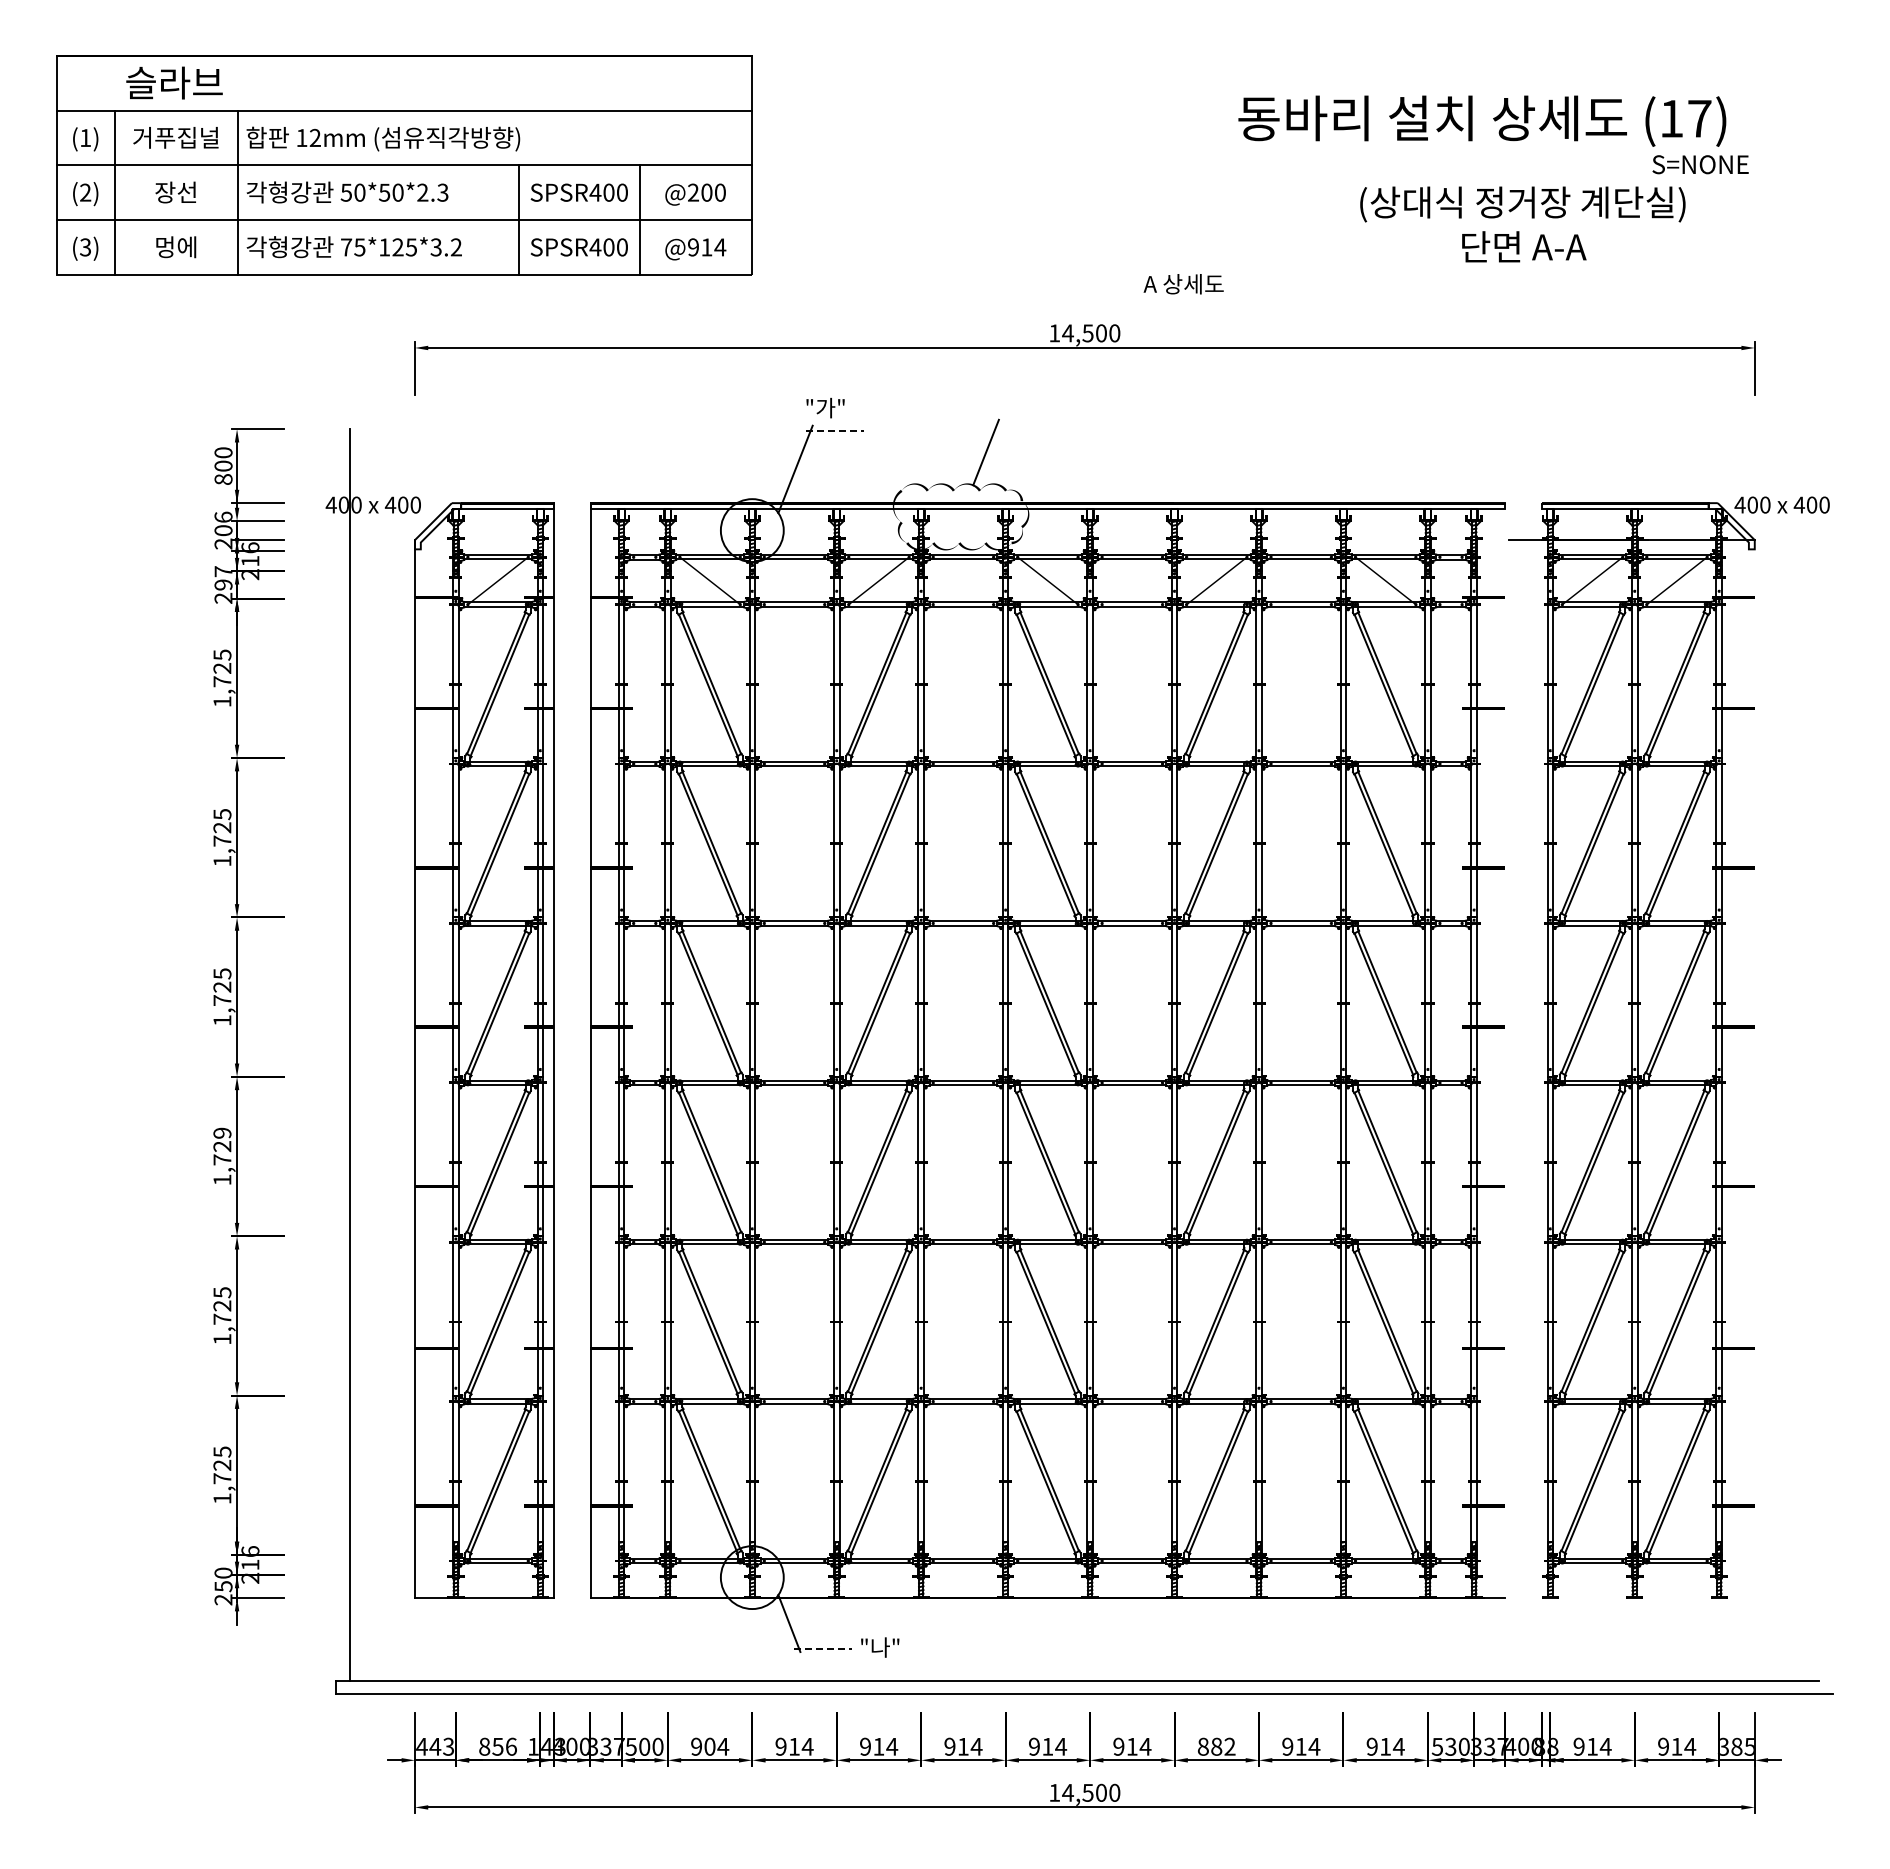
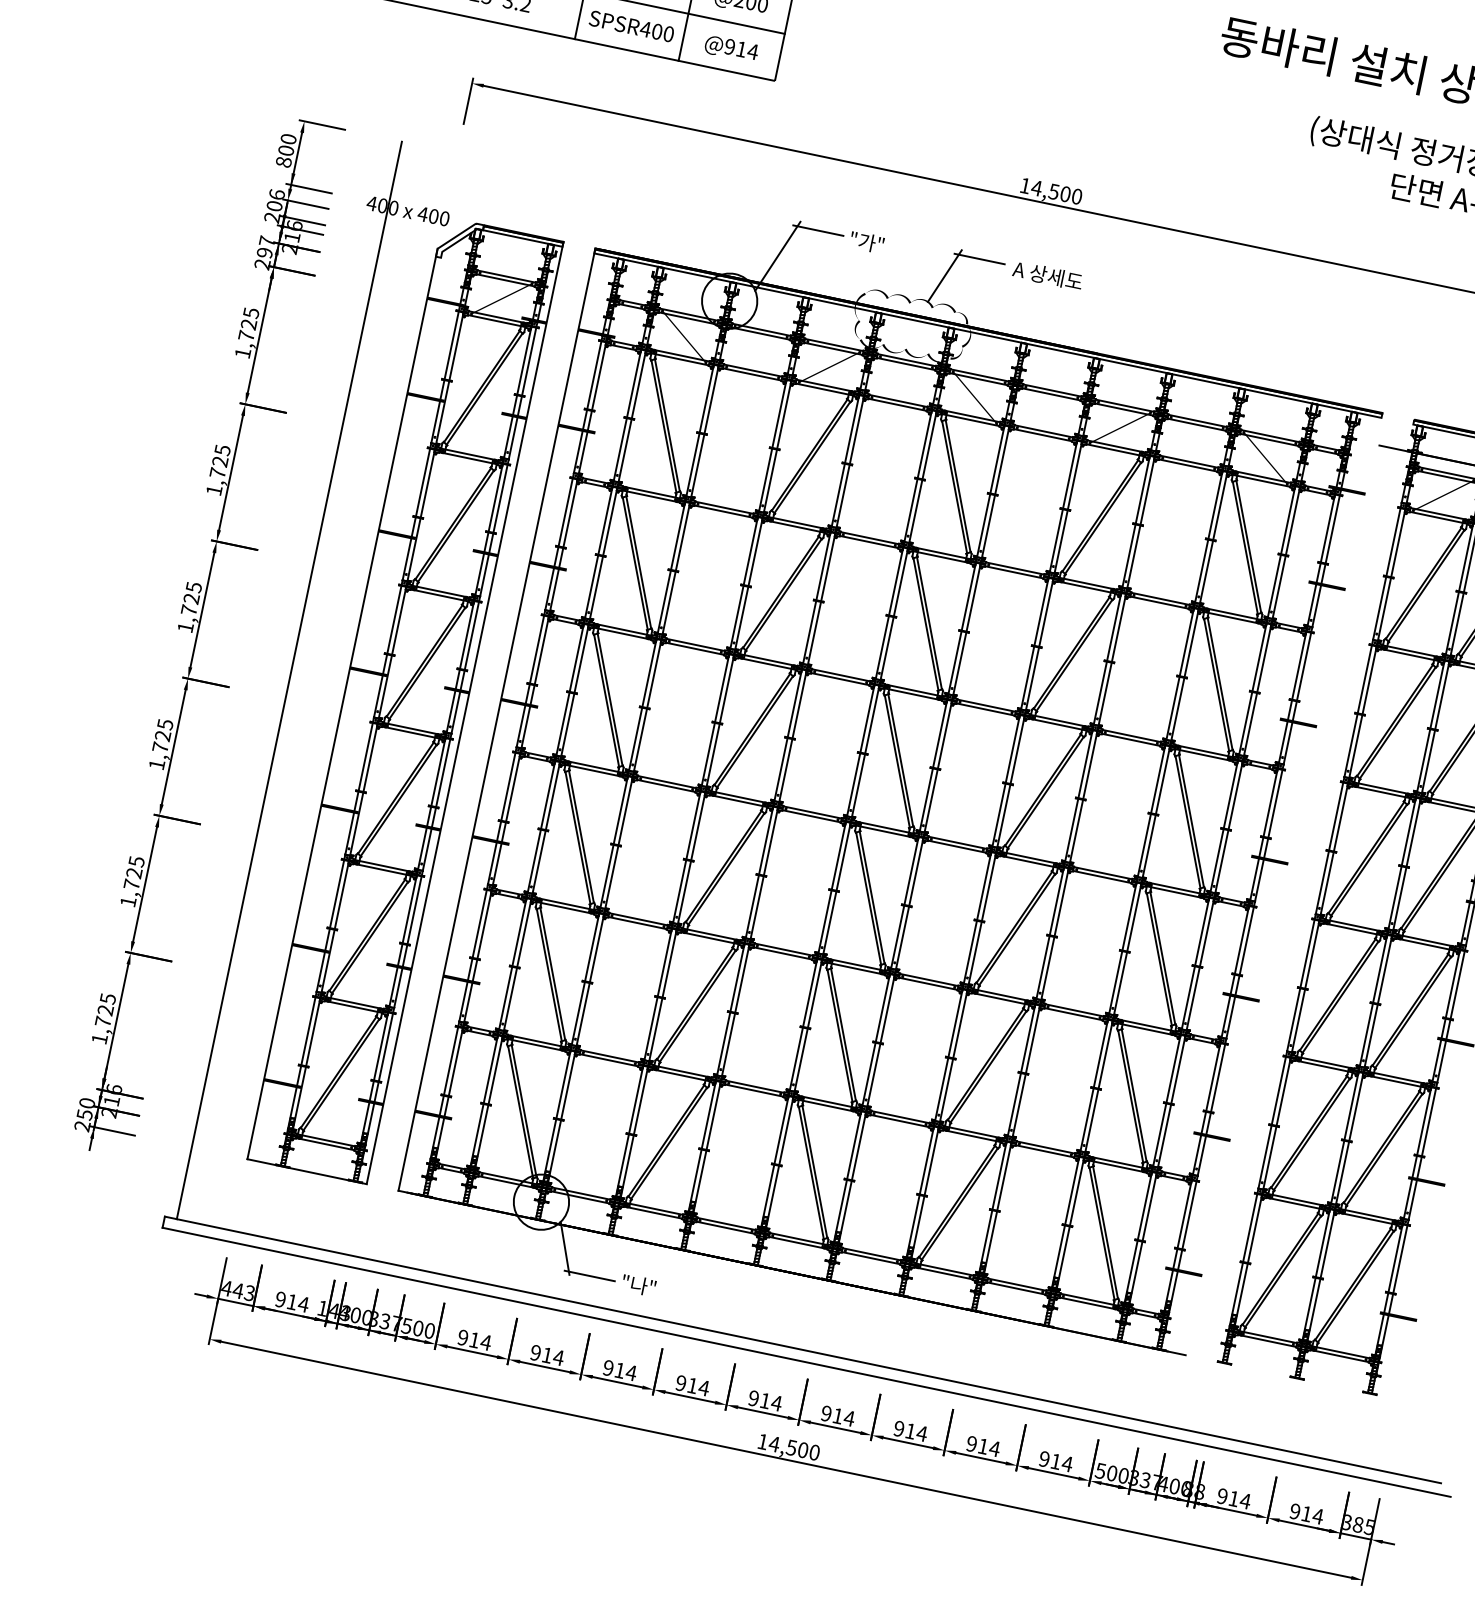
text: (1183, 284) -> (1047, 275), moved
text: (825, 407) -> (867, 241), moved
line: (1020, 425) -> (979, 258), added
line: (835, 431) -> (819, 230), dashed -> solid
text: (222, 1132) -> (165, 723), 1,729 -> 1,725
line: (823, 1648) -> (589, 1275), dashed -> solid
text: (498, 1746) -> (292, 1301), 856 -> 914
text: (709, 1746) -> (474, 1339), 904 -> 914
text: (1216, 1746) -> (910, 1430), 882 -> 914
text: (1450, 1746) -> (1111, 1473), 530 -> 500

